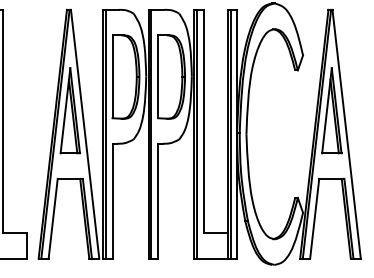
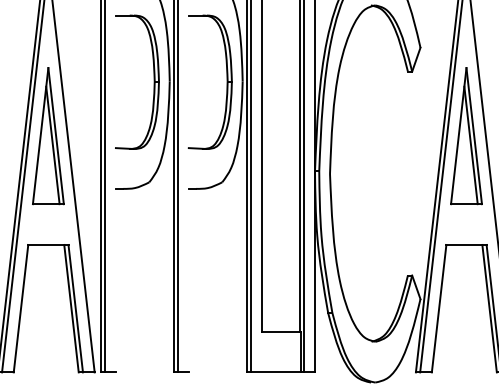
line: (112, 76) -> (115, 81), removed
line: (158, 76) -> (189, 81), removed
line: (112, 200) -> (115, 279), removed
line: (158, 200) -> (189, 279), removed

